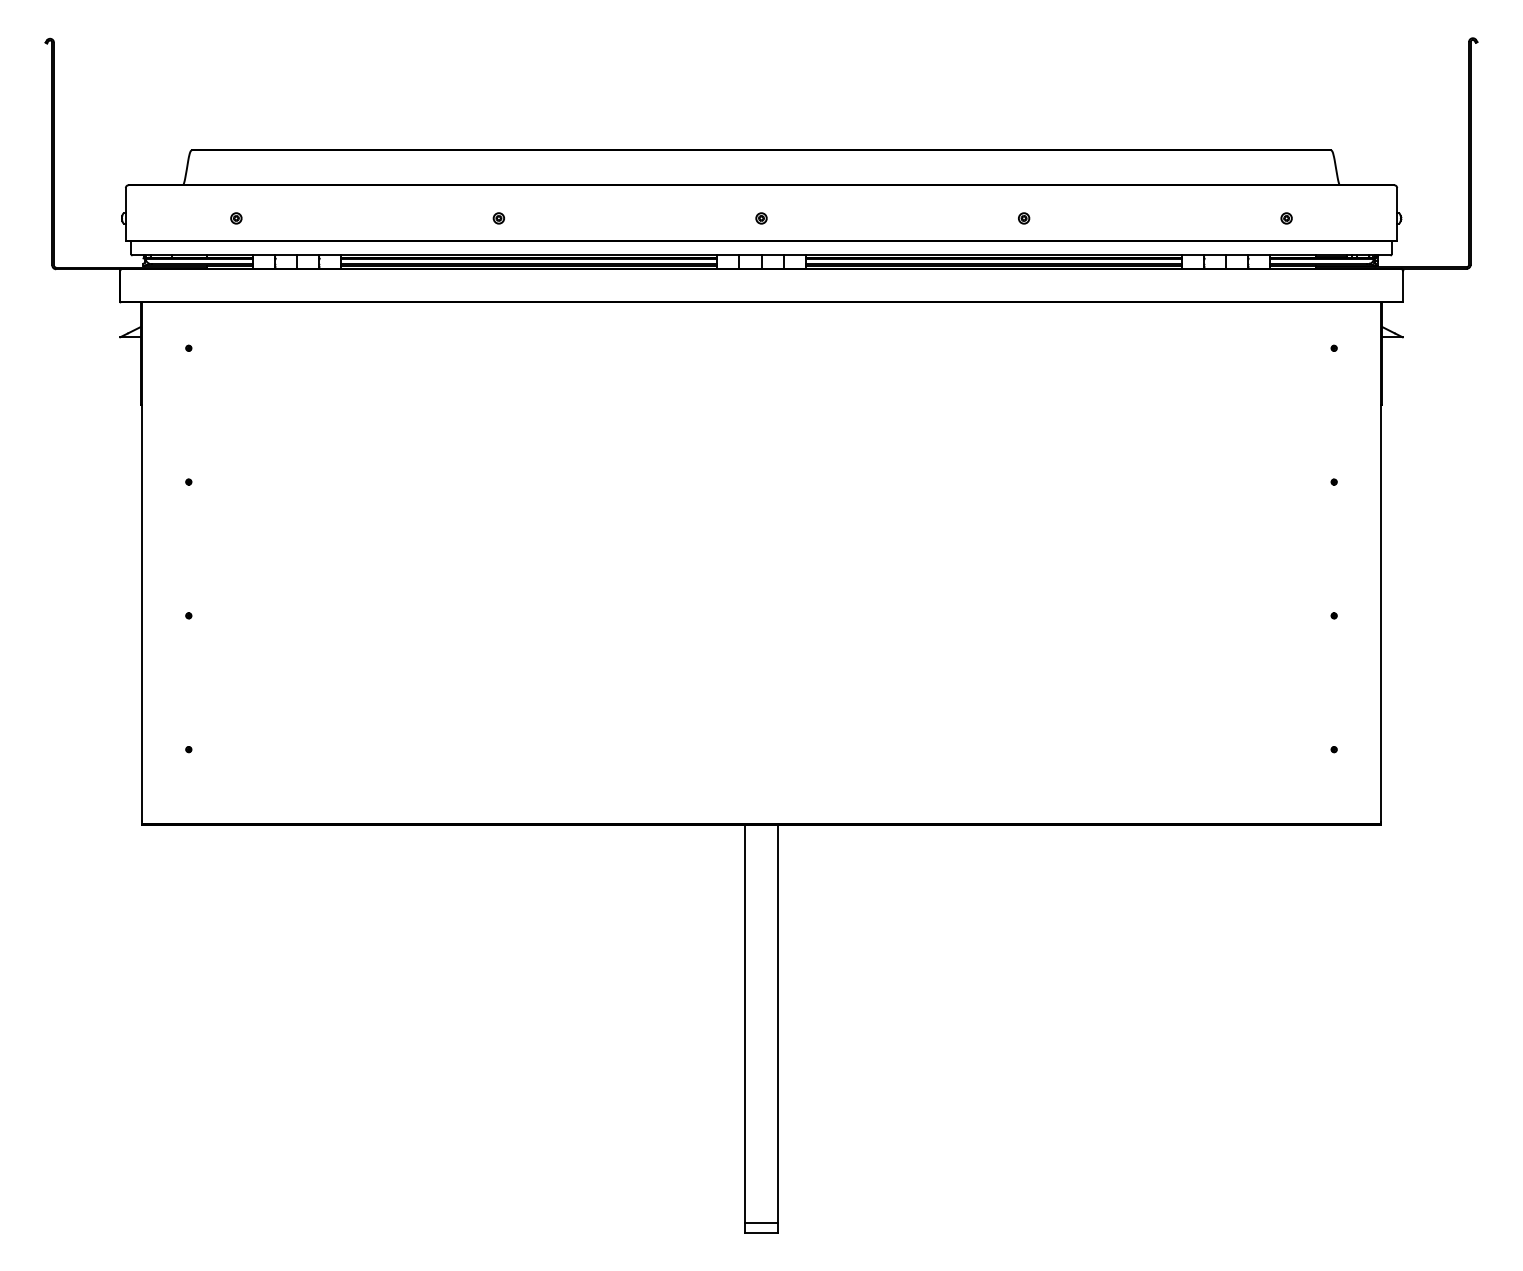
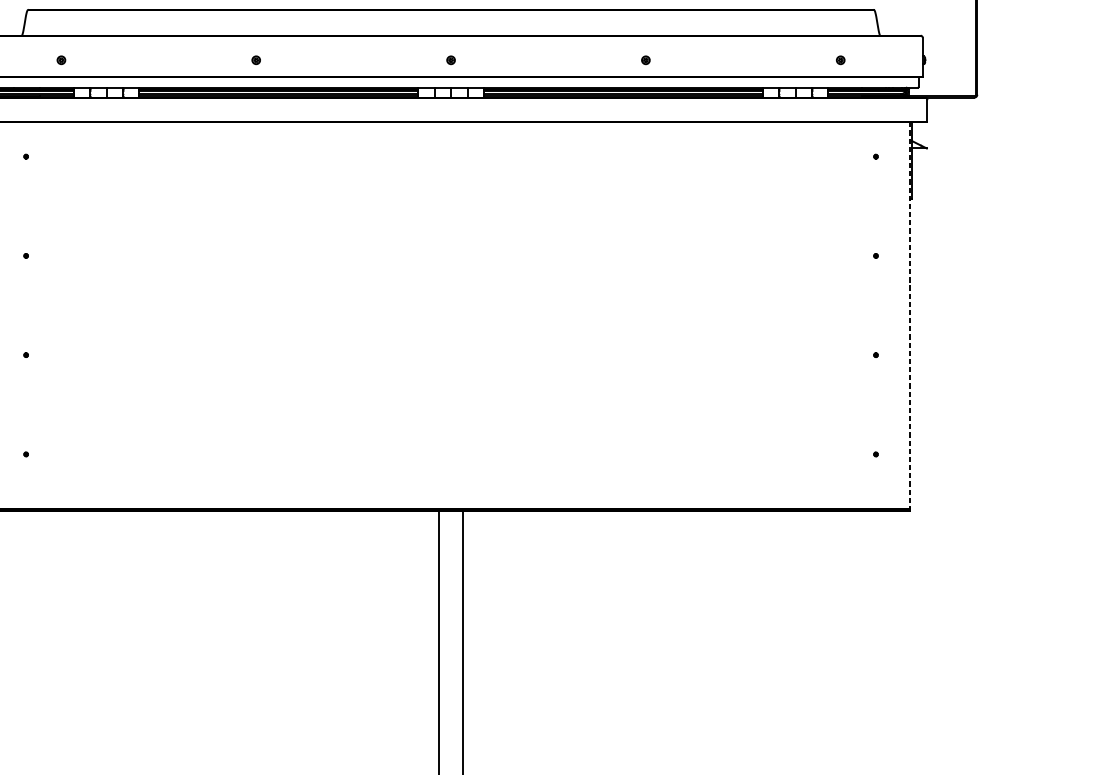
line: (1380, 561) -> (910, 314), solid -> dashed

